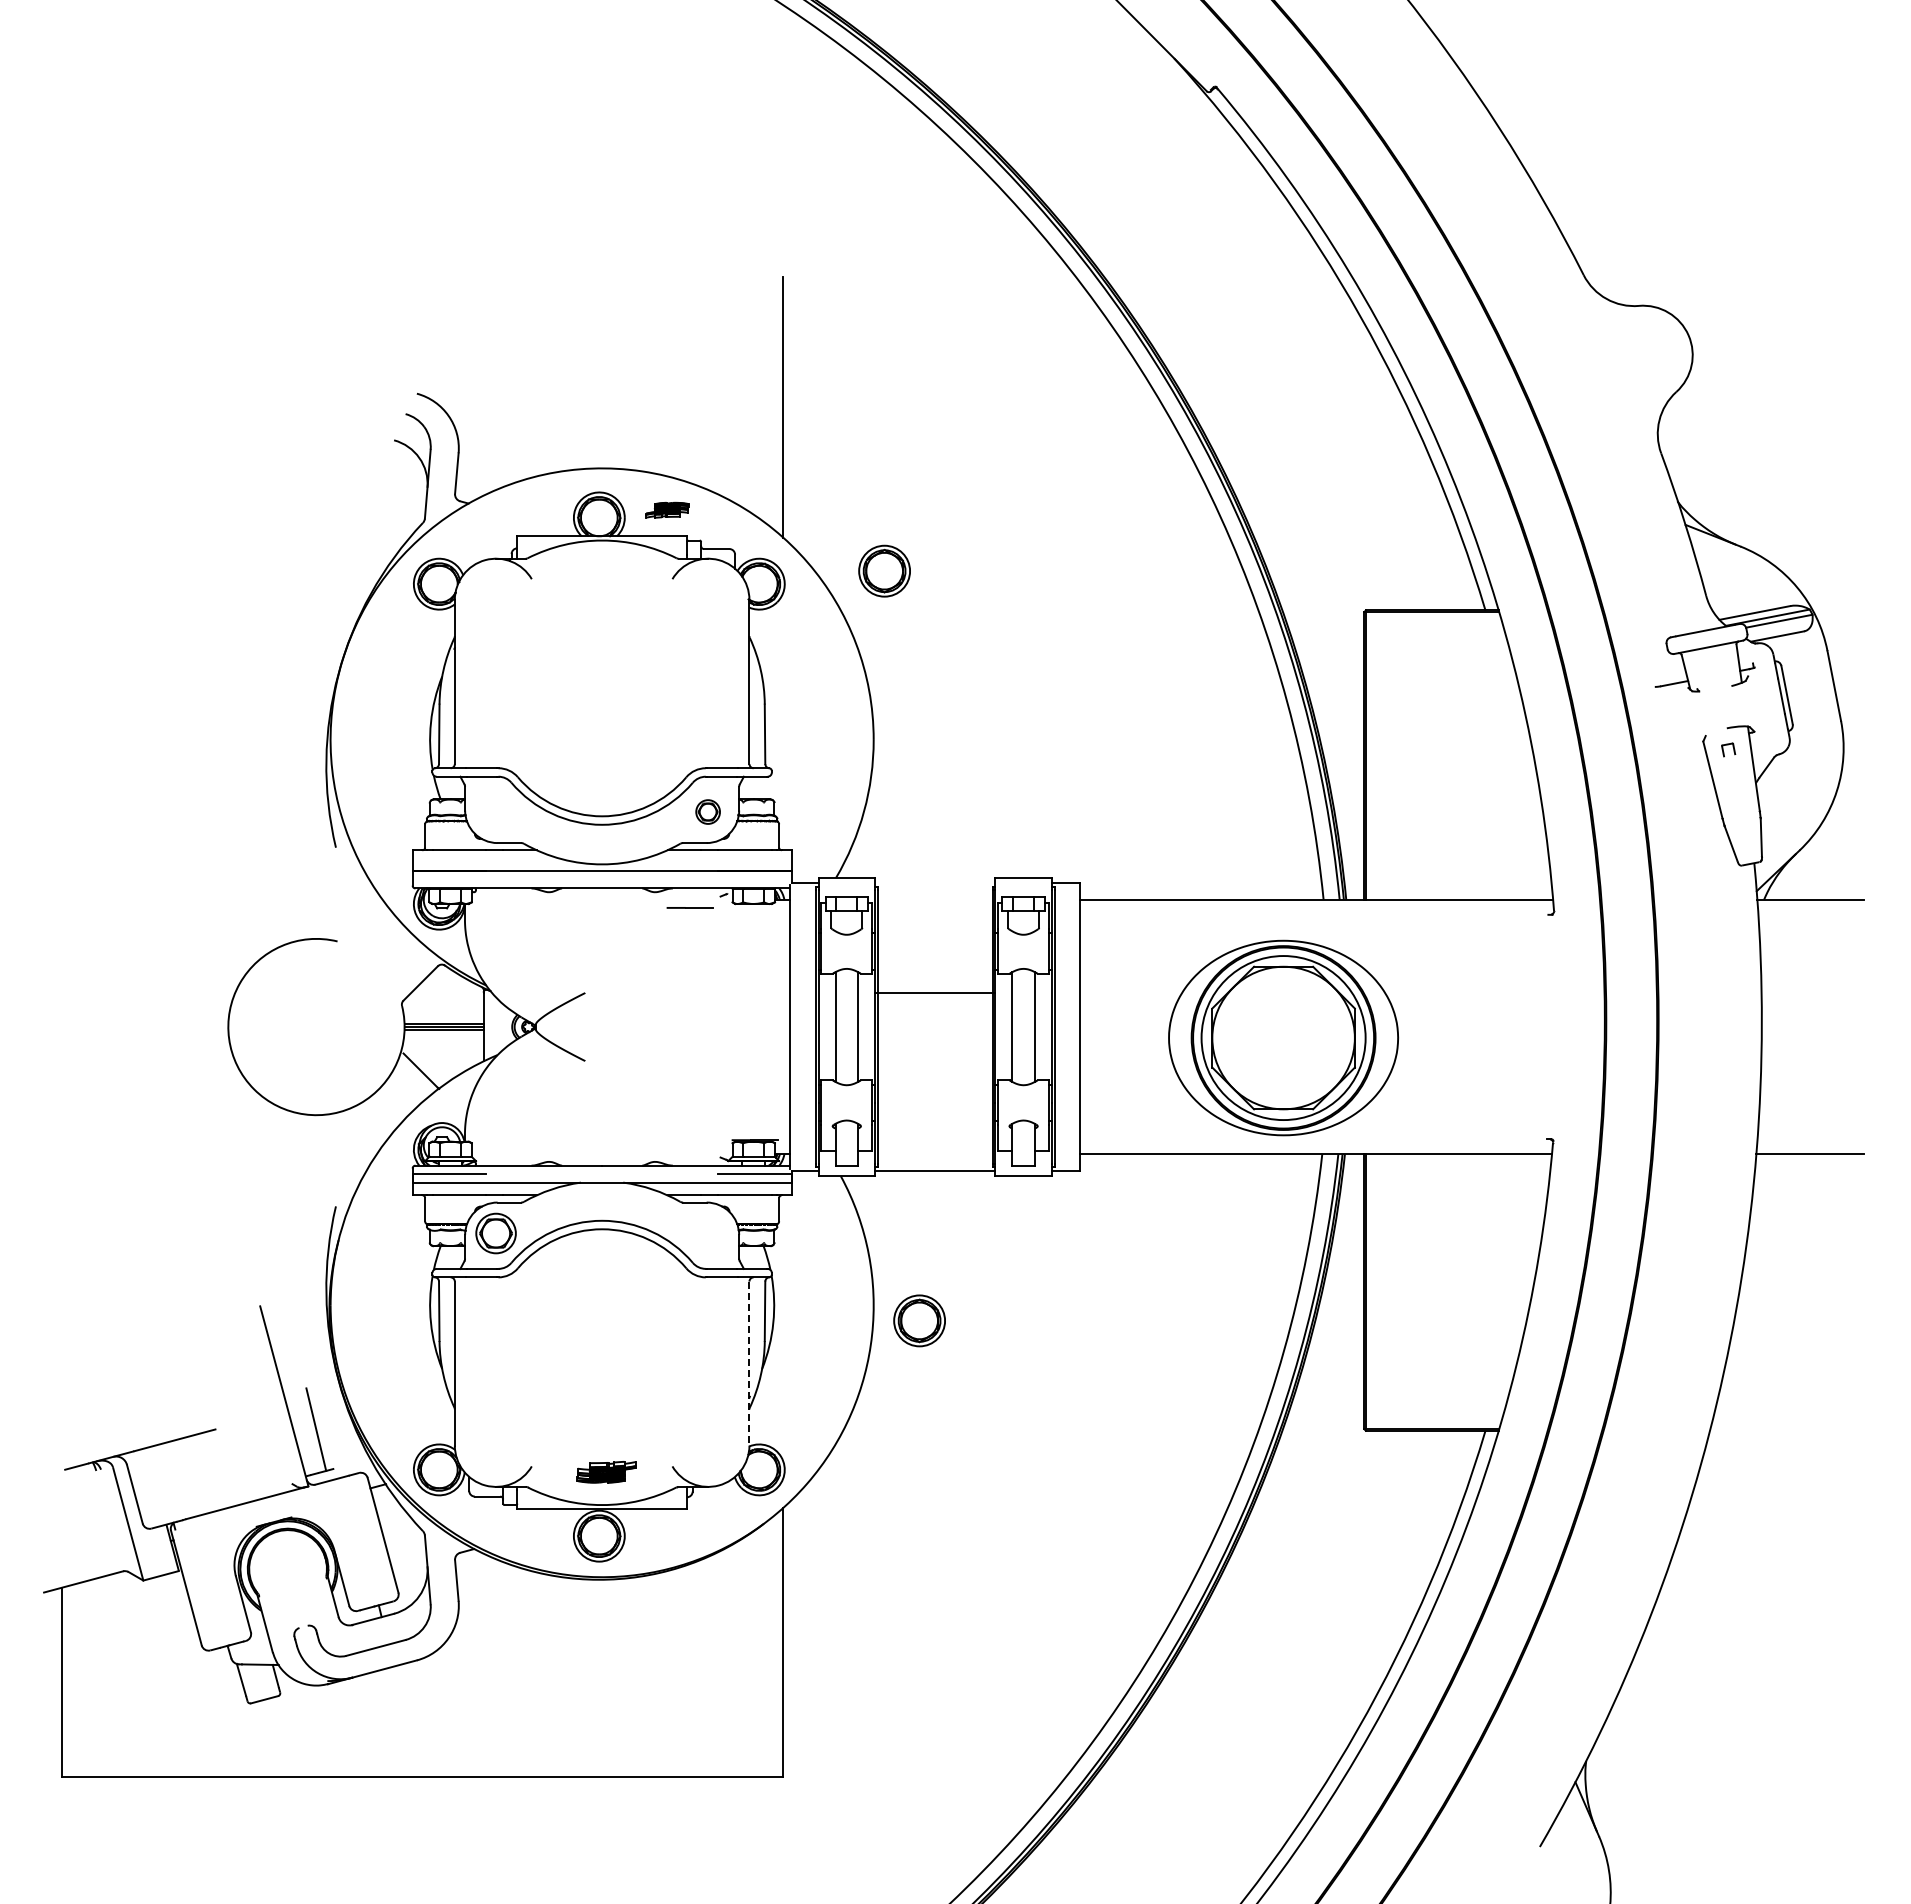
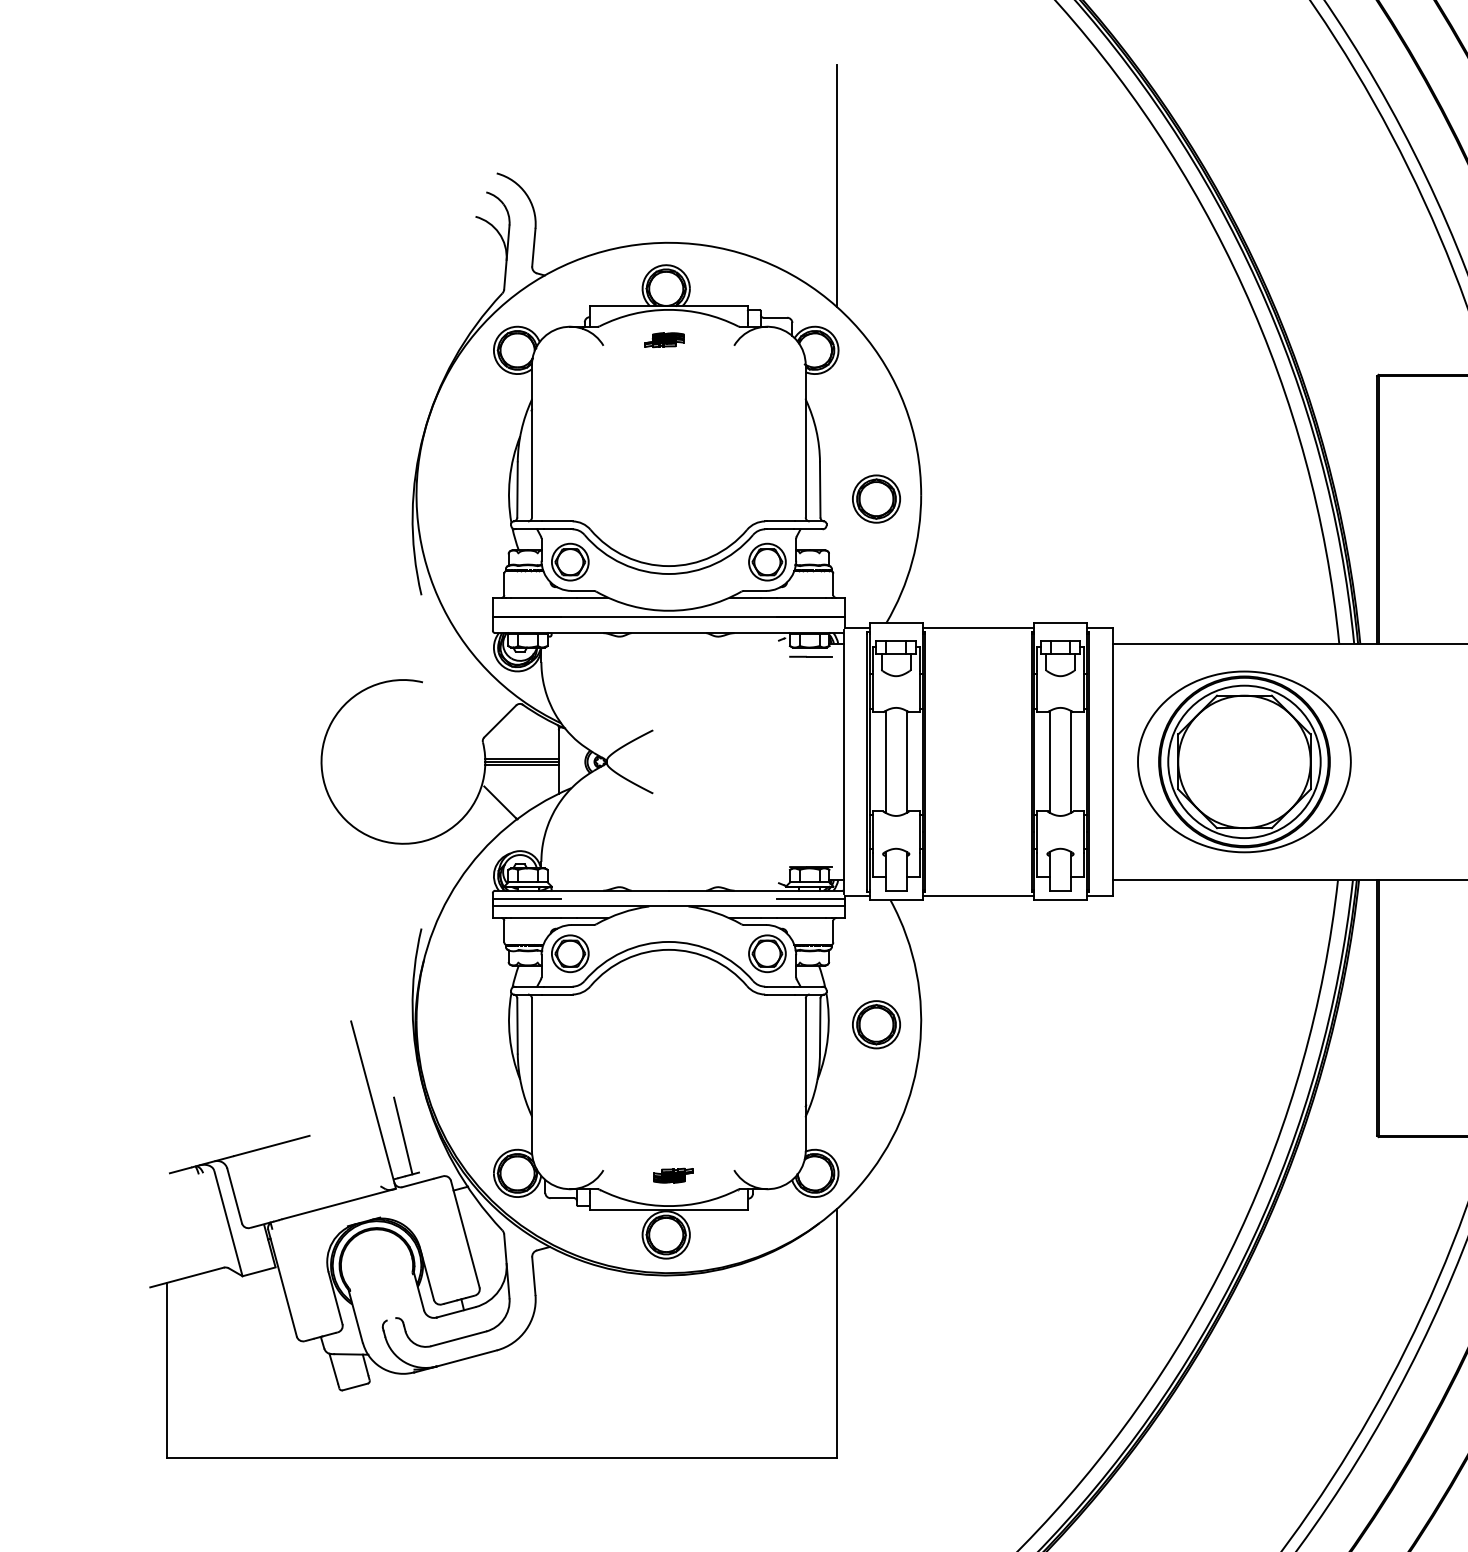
part: (667, 509) -> (664, 339), moved
part: (884, 570) -> (876, 498), moved
part: (495, 811) -> (569, 561), added
part: (707, 811) -> (766, 561), size x1.67
line: (689, 907) -> (810, 656), moved
line: (935, 992) -> (978, 627), moved
part: (1283, 1037) -> (1244, 761), moved
part: (707, 1233) -> (766, 953), added
part: (919, 1320) -> (876, 1024), moved
line: (749, 1363) -> (805, 1074), dashed -> solid
part: (606, 1472) -> (672, 1175), size x0.71

